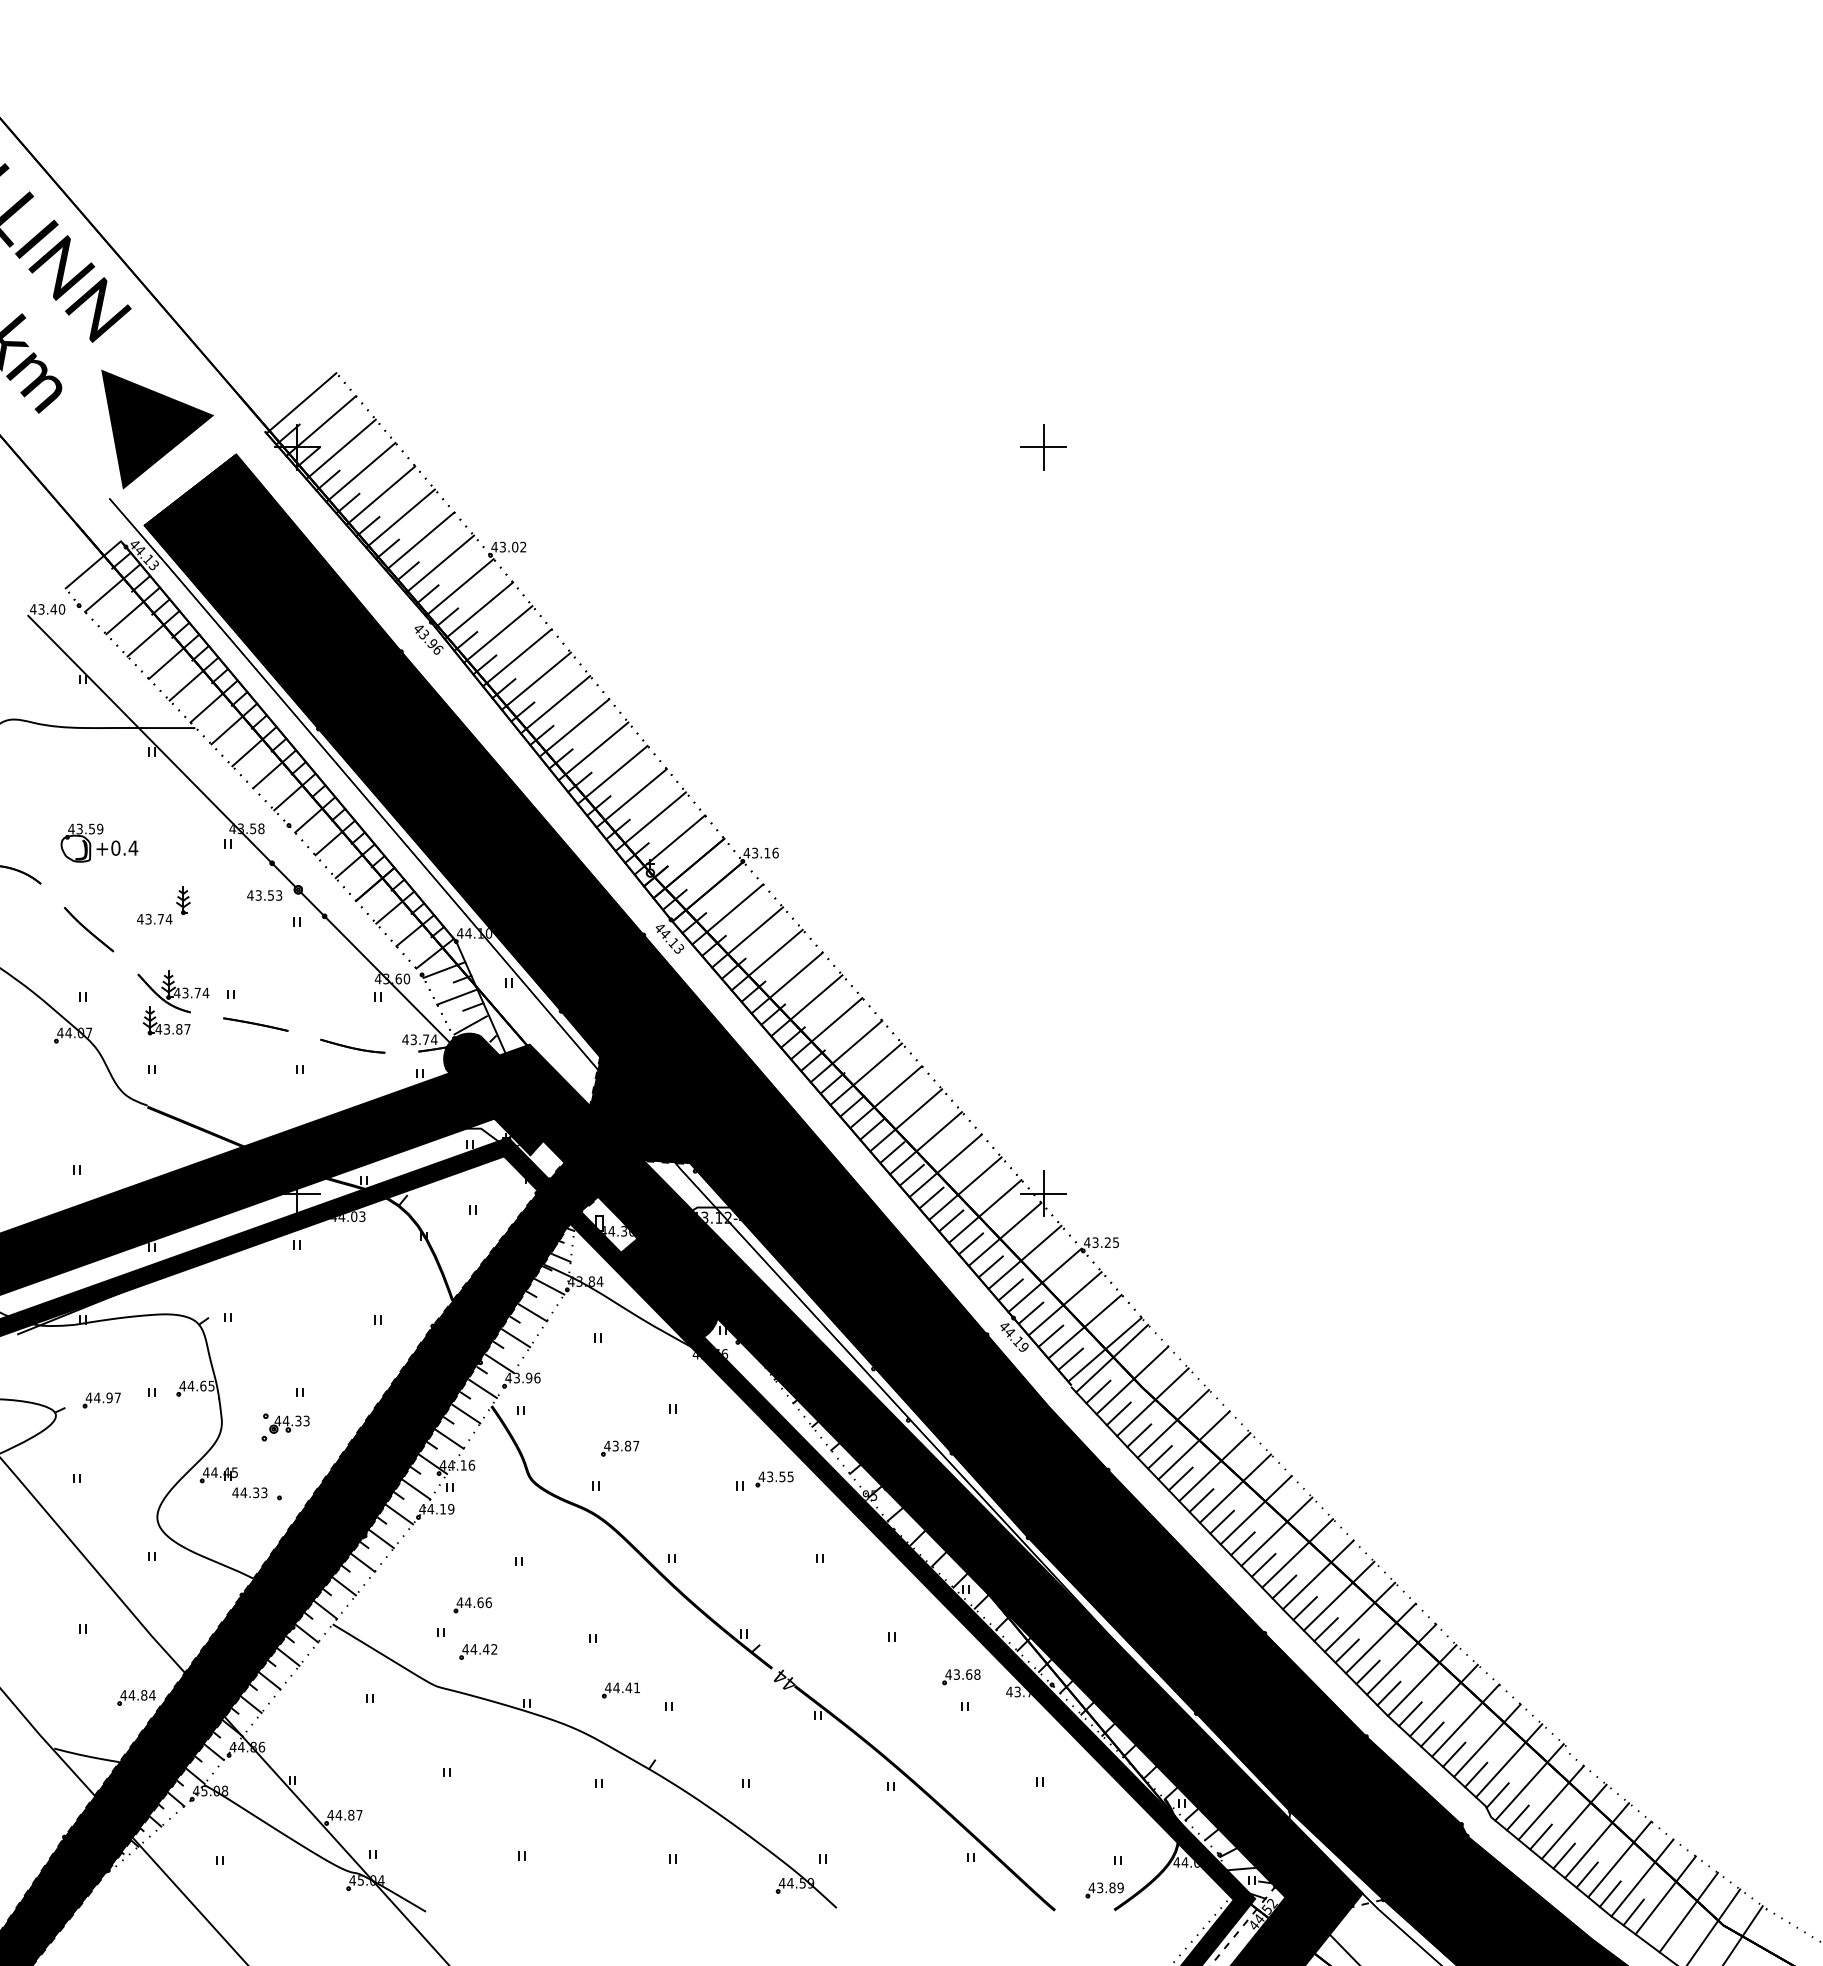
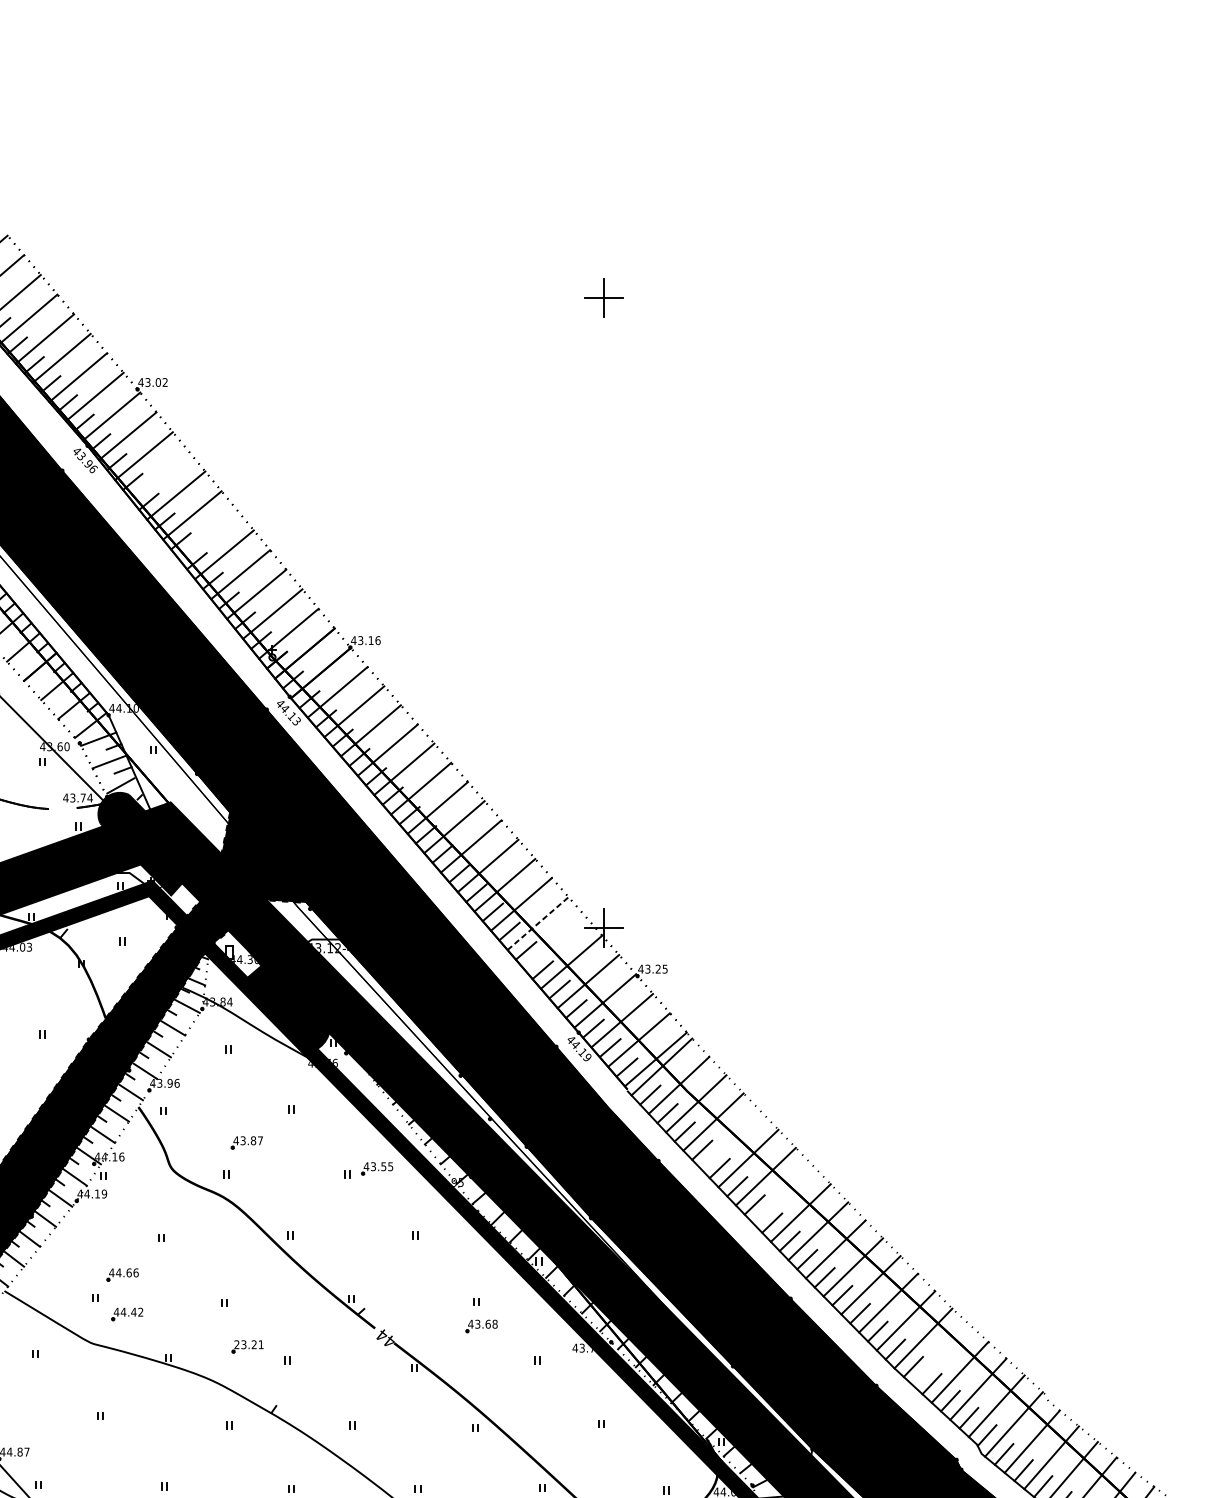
line: (516, 657) -> (159, 475), removed
line: (574, 727) -> (208, 534), removed
line: (965, 1188) -> (538, 923), solid -> dashed
line: (984, 1211) -> (554, 942), removed
line: (1193, 1445) -> (730, 1140), removed
line: (1255, 1510) -> (782, 1195), removed
part: (961, 1677) -> (481, 1326), moved
text: (618, 1687) -> (245, 1344), 44.41 -> 23.21
line: (1443, 1700) -> (941, 1355), removed

